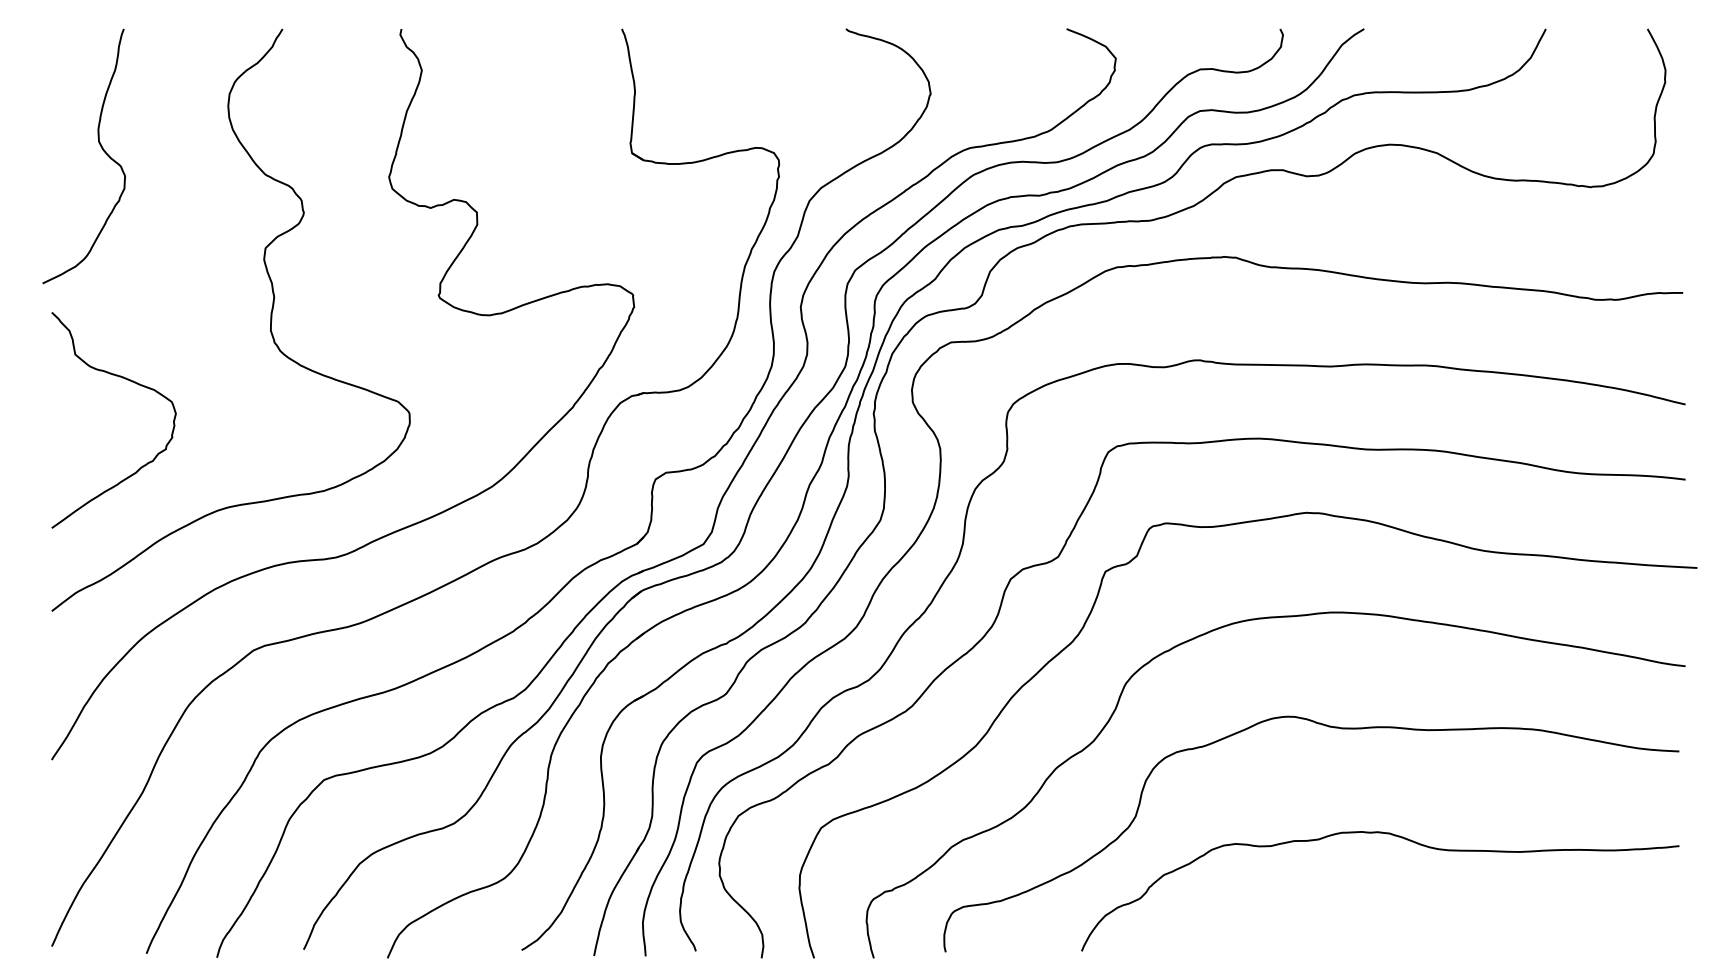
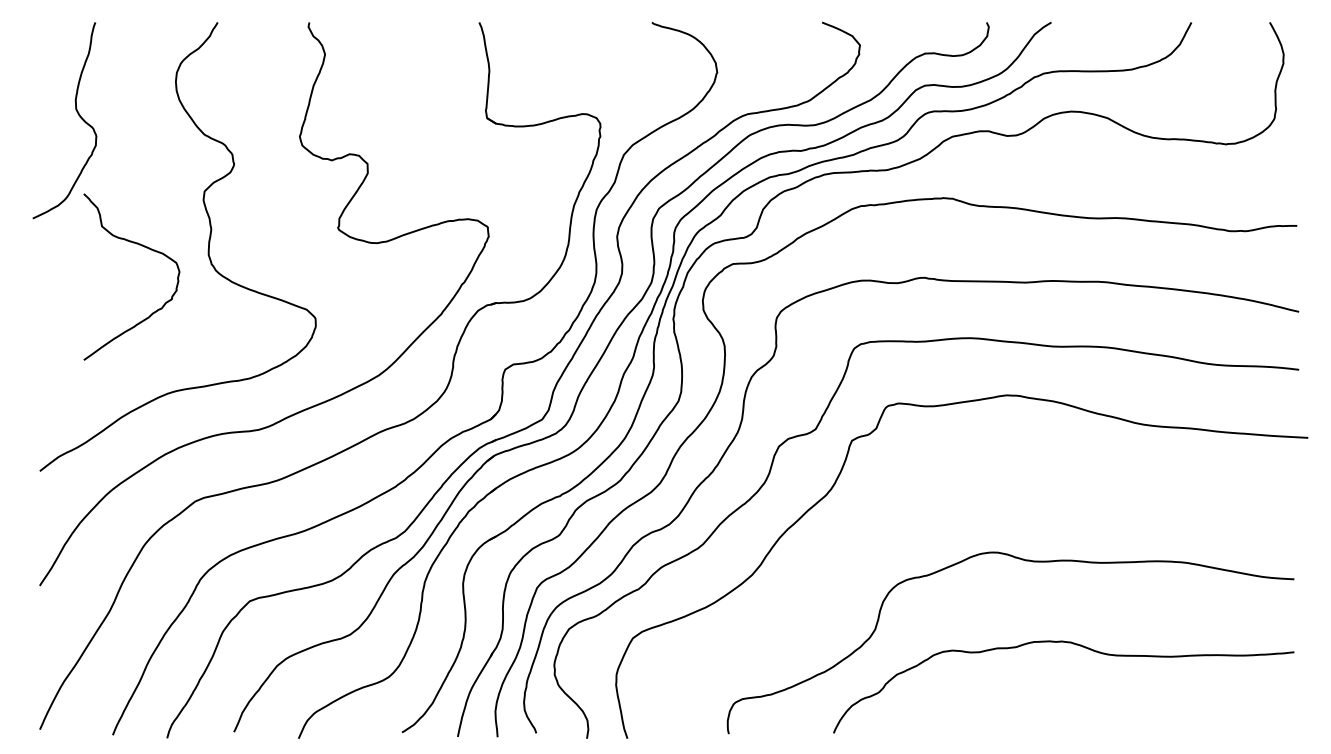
curve: (126, 380) -> (141, 246), moved
curve: (1222, 628) -> (942, 484), removed

